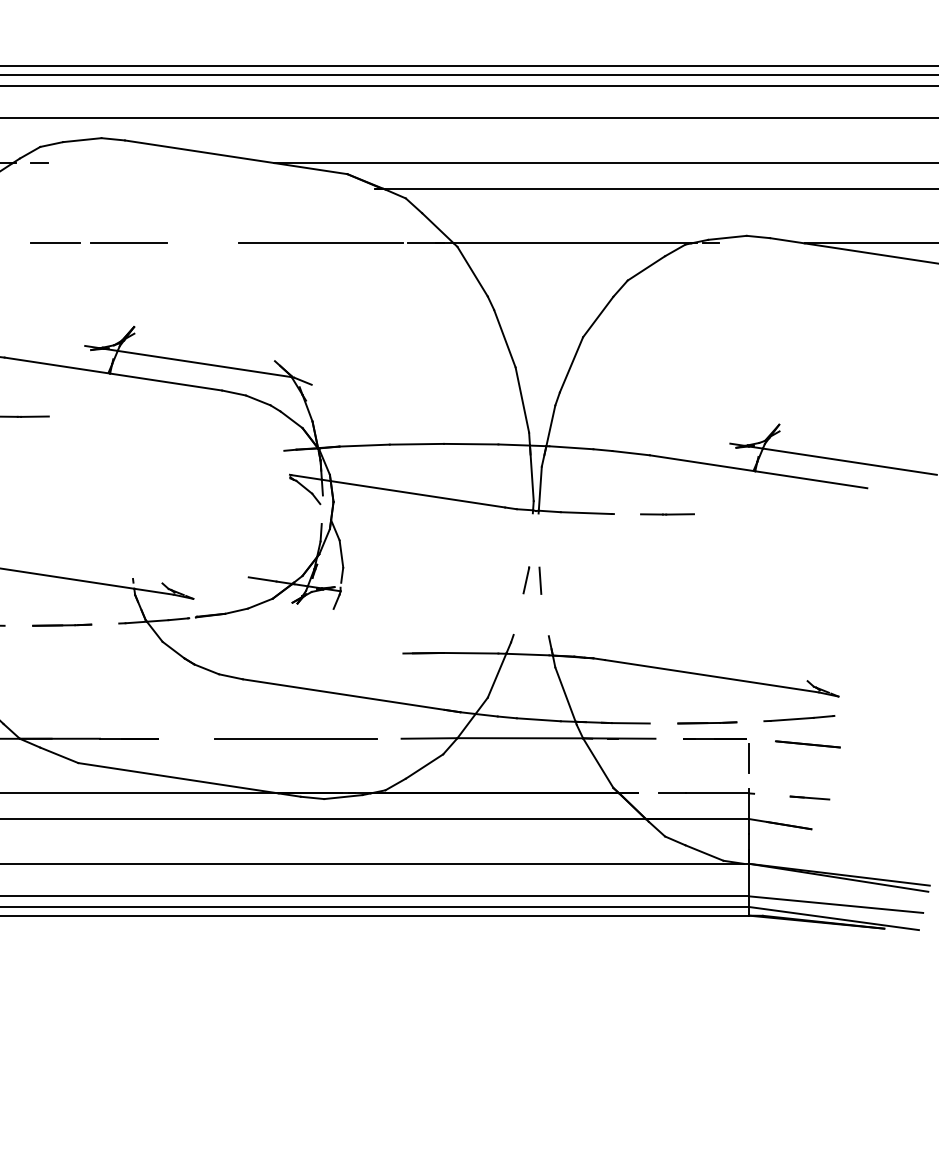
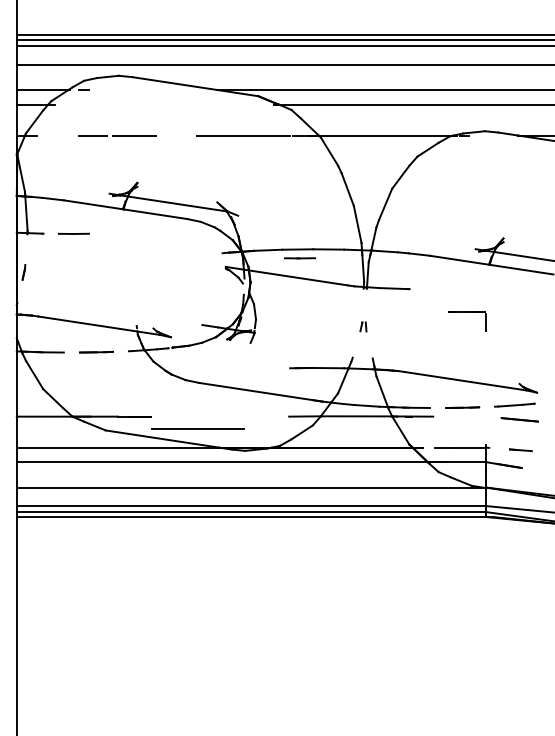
line: (666, 514) -> (299, 258), moved
part: (532, 579) -> (363, 326), size x0.6
line: (294, 738) -> (197, 428), moved
part: (715, 740) -> (467, 312), moved

